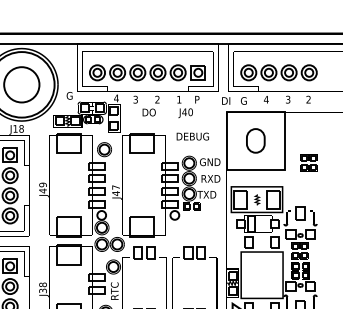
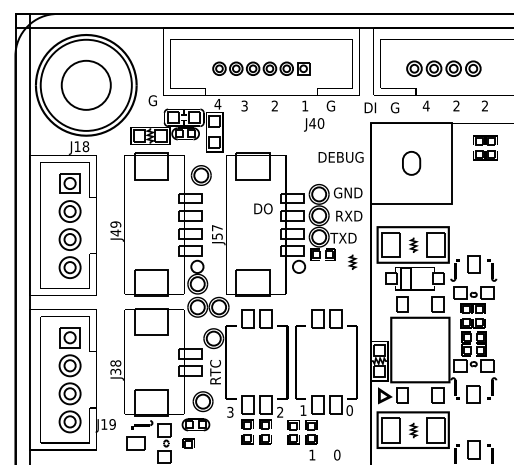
part: (147, 72) -> (261, 68), size x0.6
part: (278, 72) -> (443, 68), size x0.7
text: (197, 99) -> (330, 105), P -> G
text: (288, 100) -> (456, 106), 3 -> 2
text: (149, 112) -> (263, 208), moved
text: (192, 135) -> (340, 156), moved
part: (255, 141) -> (411, 163), size x0.7
part: (308, 162) -> (485, 147), moved
text: (116, 193) -> (217, 236), J47 -> J57
curve: (213, 211) -> (352, 261), added

